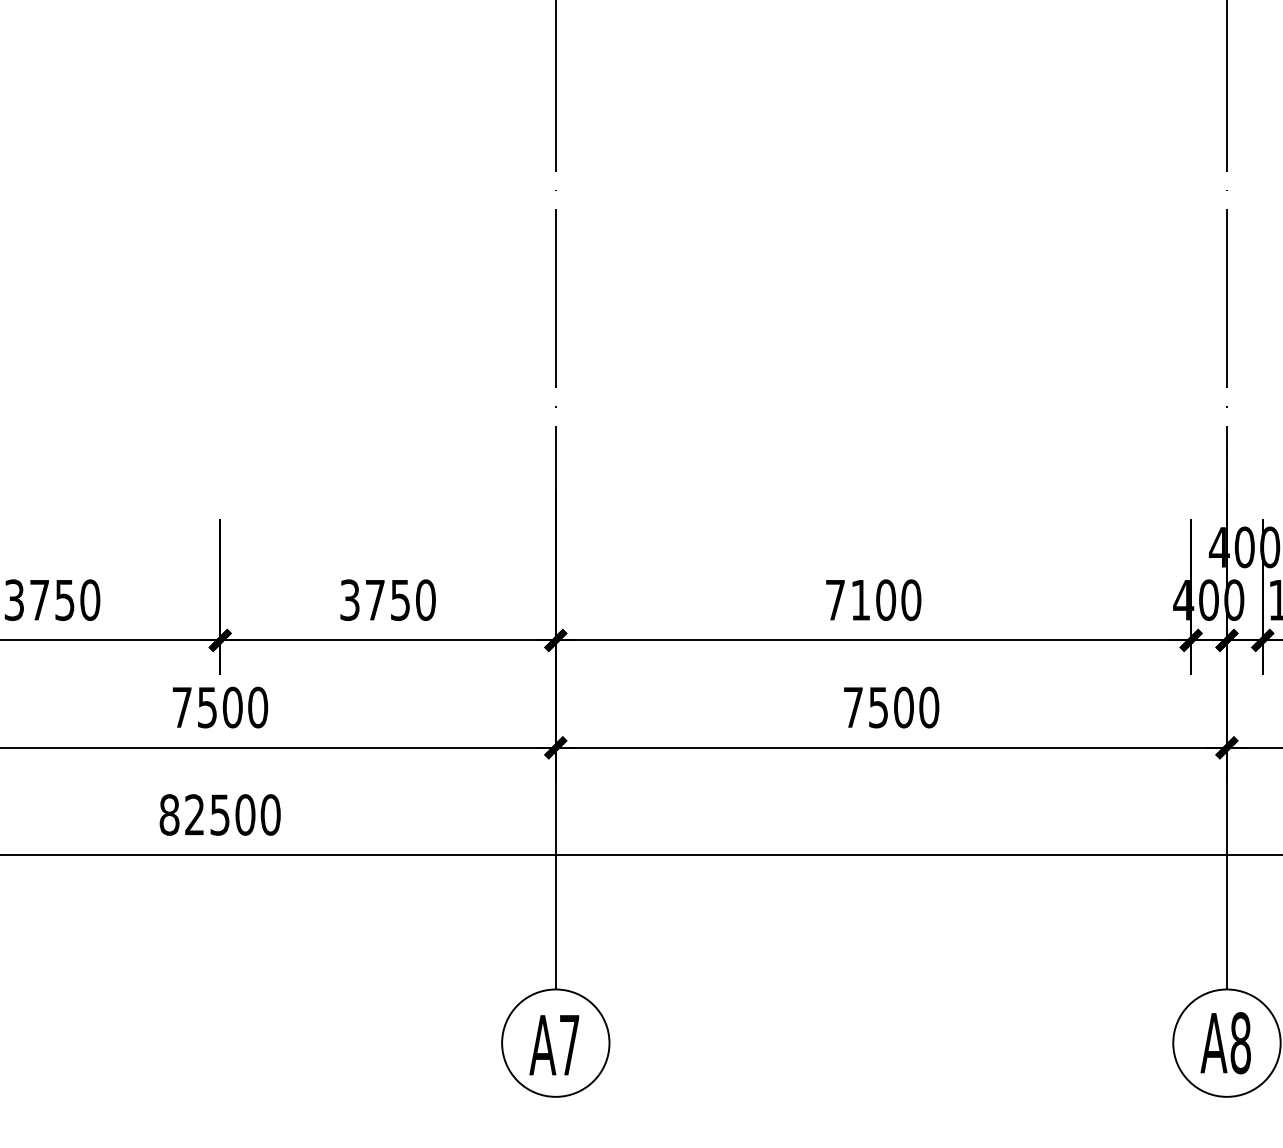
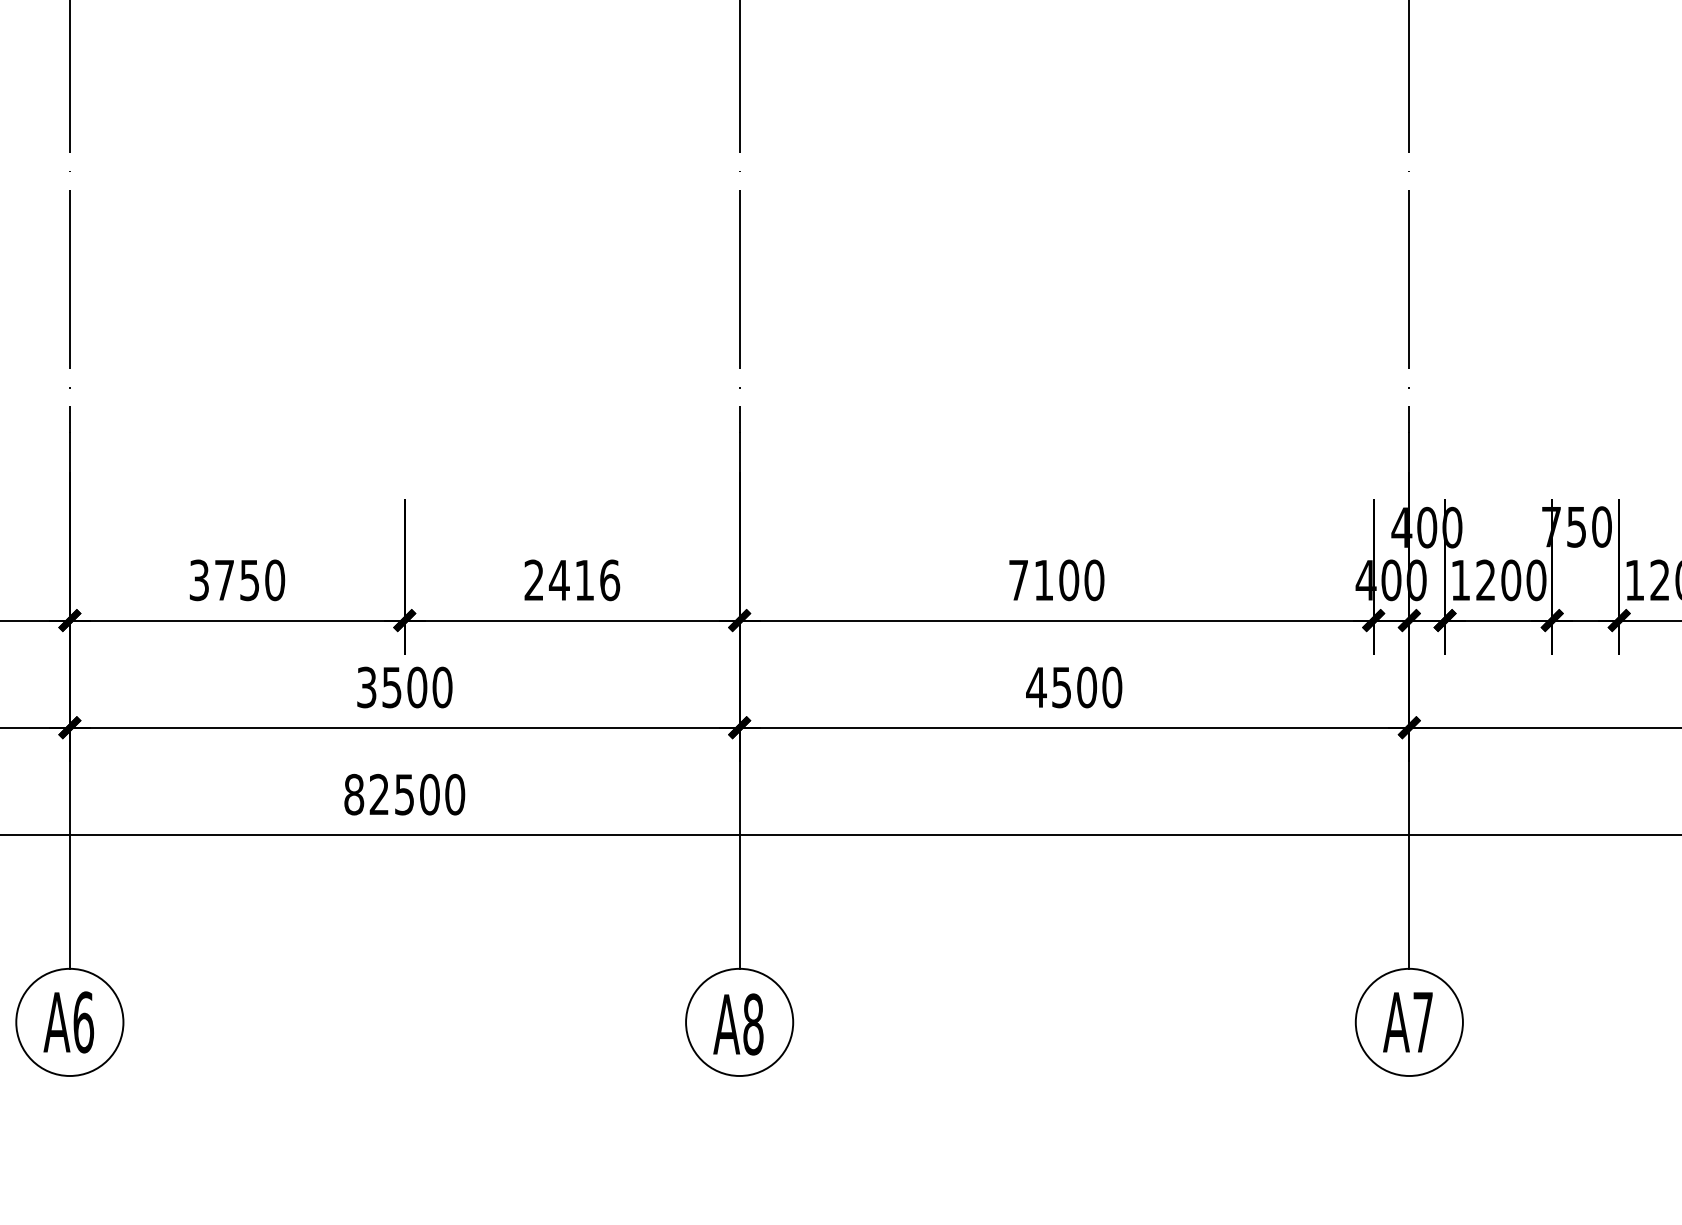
text: (388, 600) -> (572, 580), 3750 -> 2416
text: (181, 707) -> (366, 687), 7500 -> 3500
text: (853, 707) -> (1036, 687), 7500 -> 4500
text: (1241, 1043) -> (1423, 1022), A8 -> A7
text: (569, 1045) -> (753, 1024), A7 -> A8

